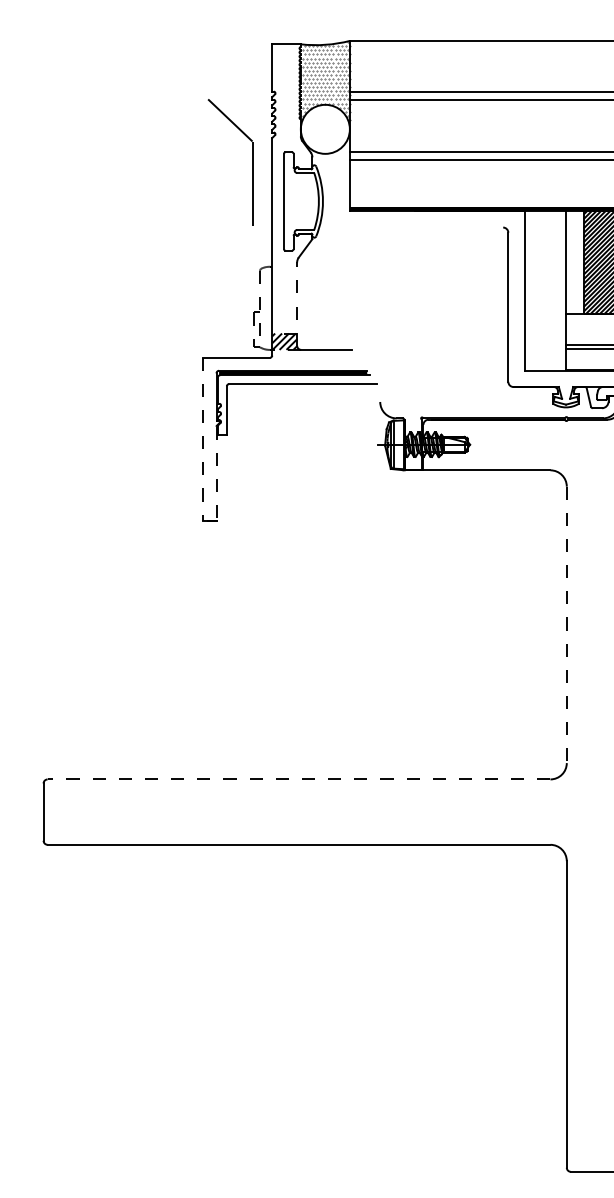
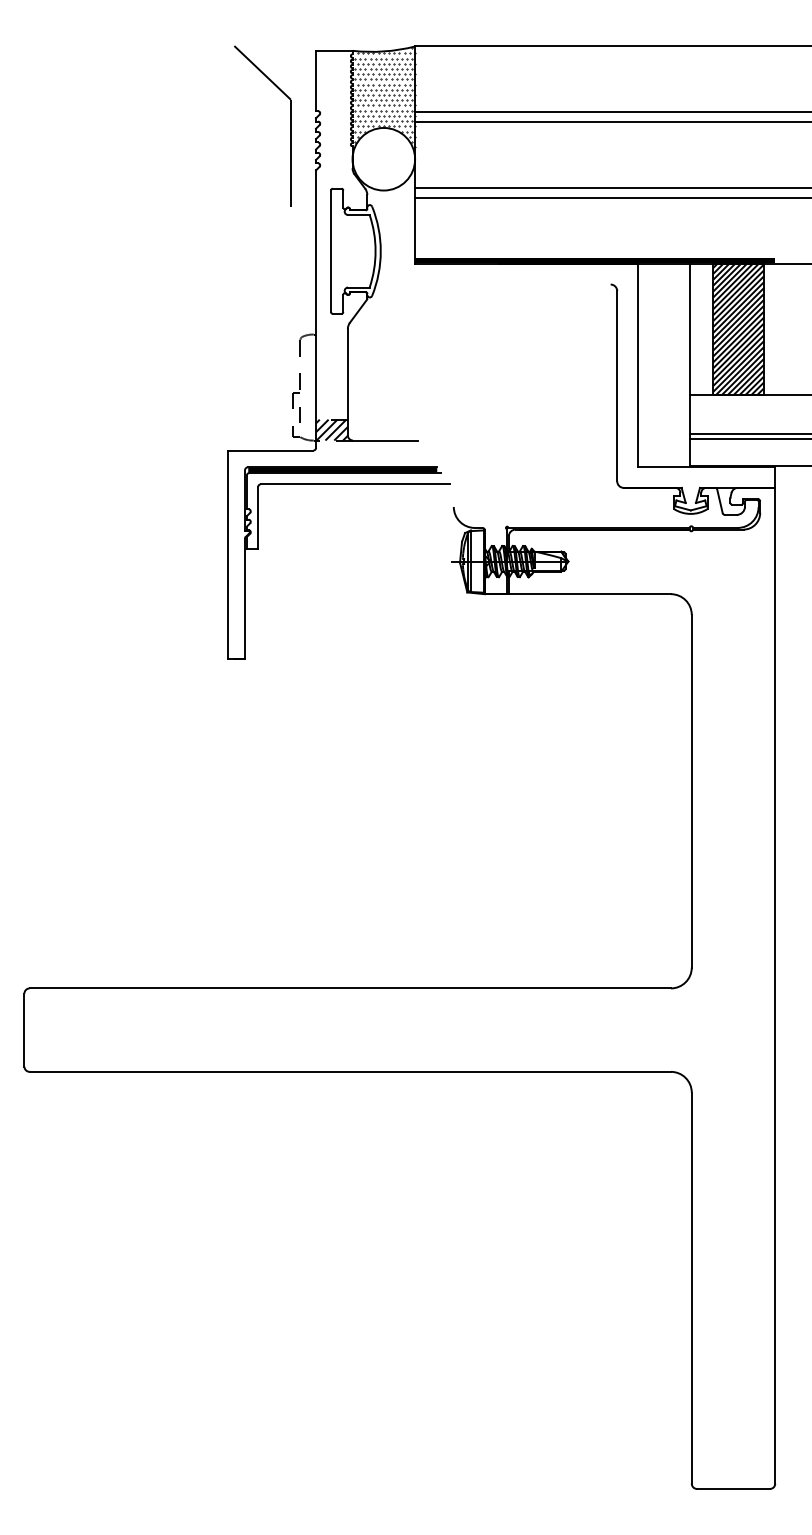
hatch: (326, 80) -> (385, 97), added
part: (252, 161) -> (290, 125), moved
line: (296, 303) -> (347, 381), dashed -> solid
line: (203, 440) -> (228, 555), dashed -> solid
line: (216, 474) -> (244, 599), dashed -> solid
line: (566, 625) -> (691, 791), dashed -> solid
line: (299, 779) -> (350, 988), dashed -> solid

